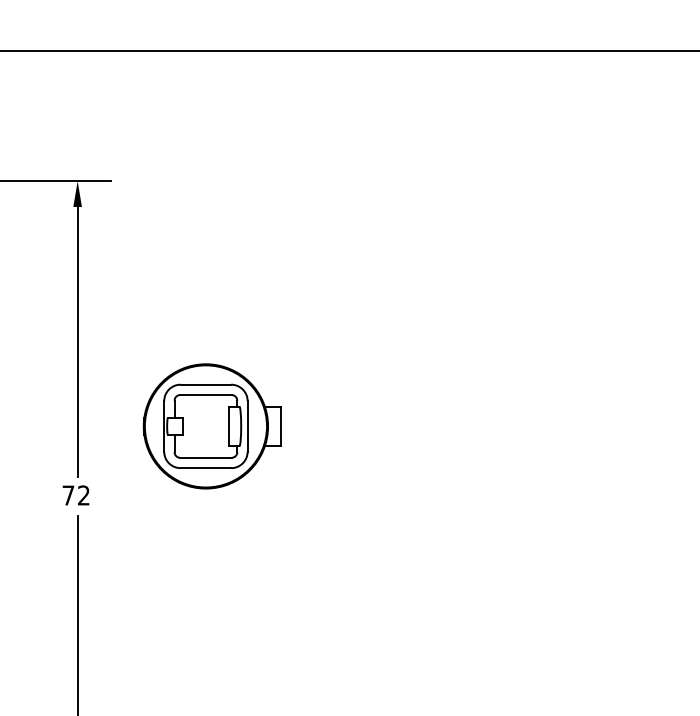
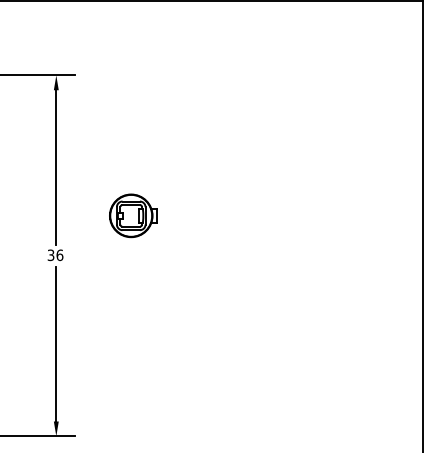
part: (212, 425) -> (133, 215), size x0.6
text: (76, 495) -> (55, 255), 72 -> 36

